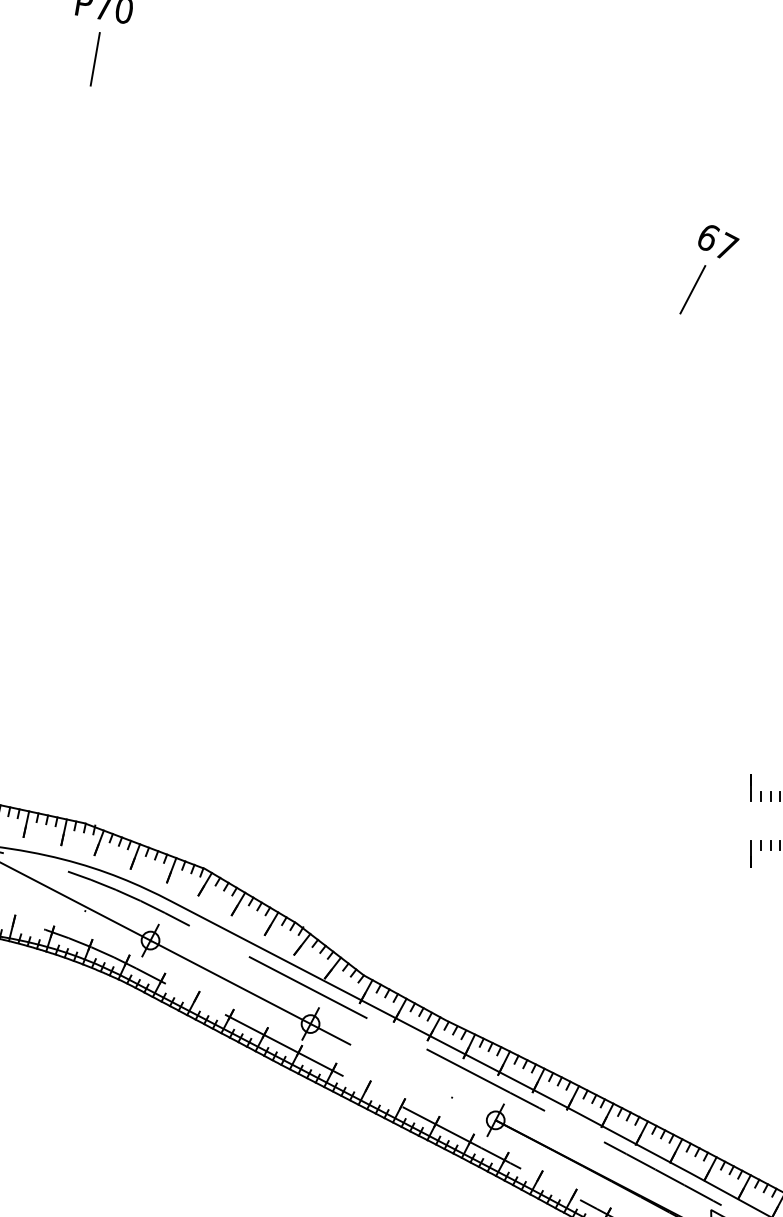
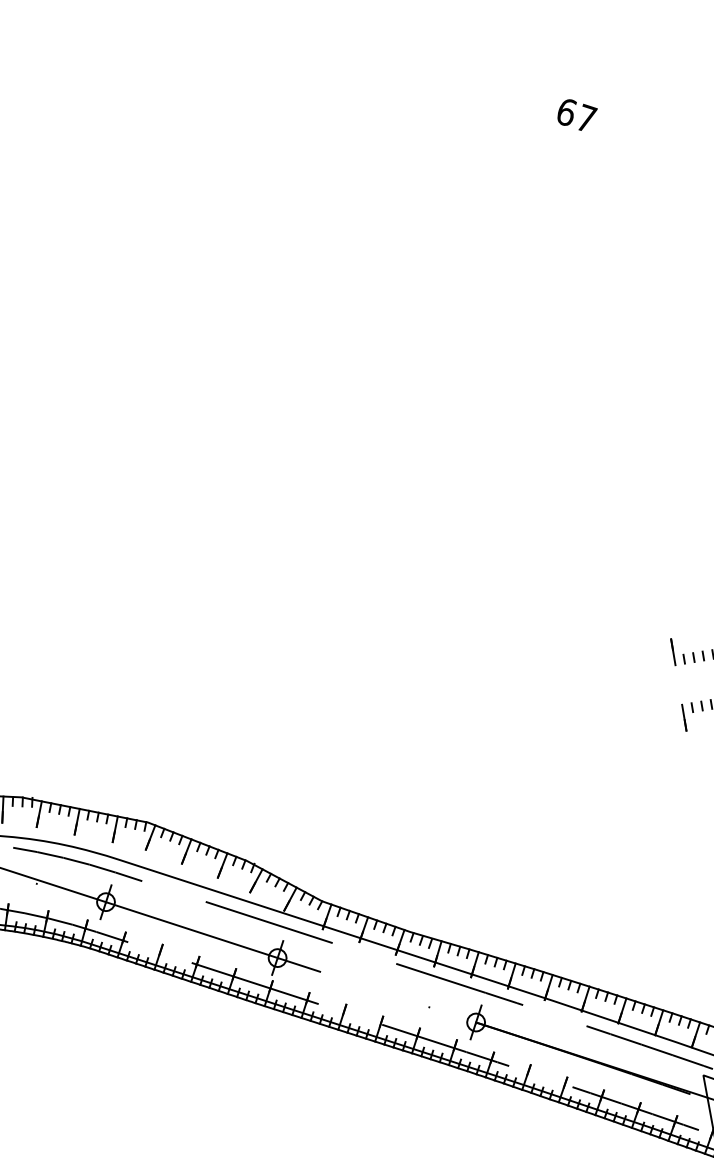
text: (718, 241) -> (577, 114), moved
line: (692, 289) -> (533, 170), removed

